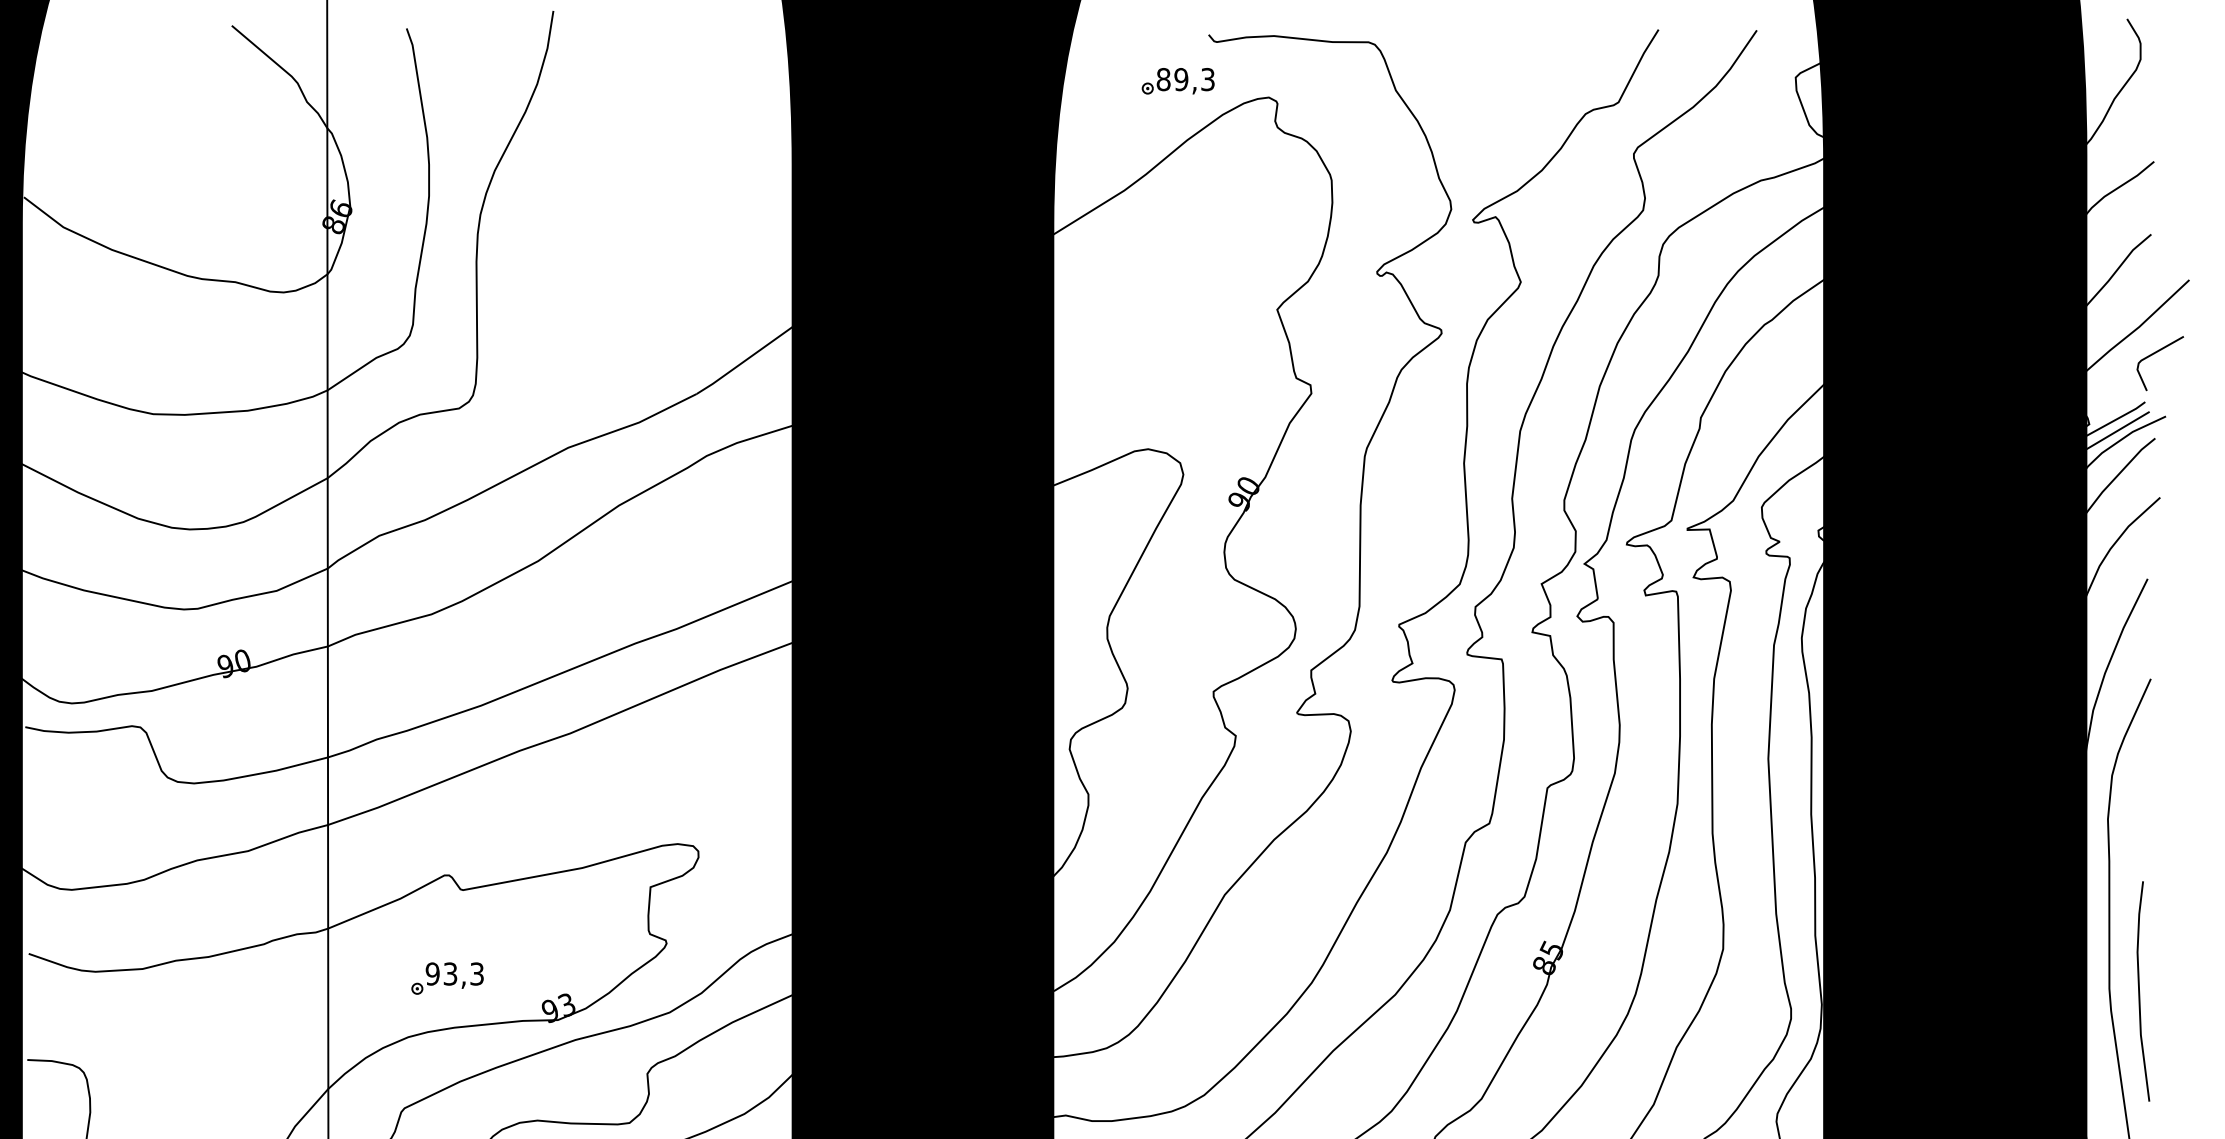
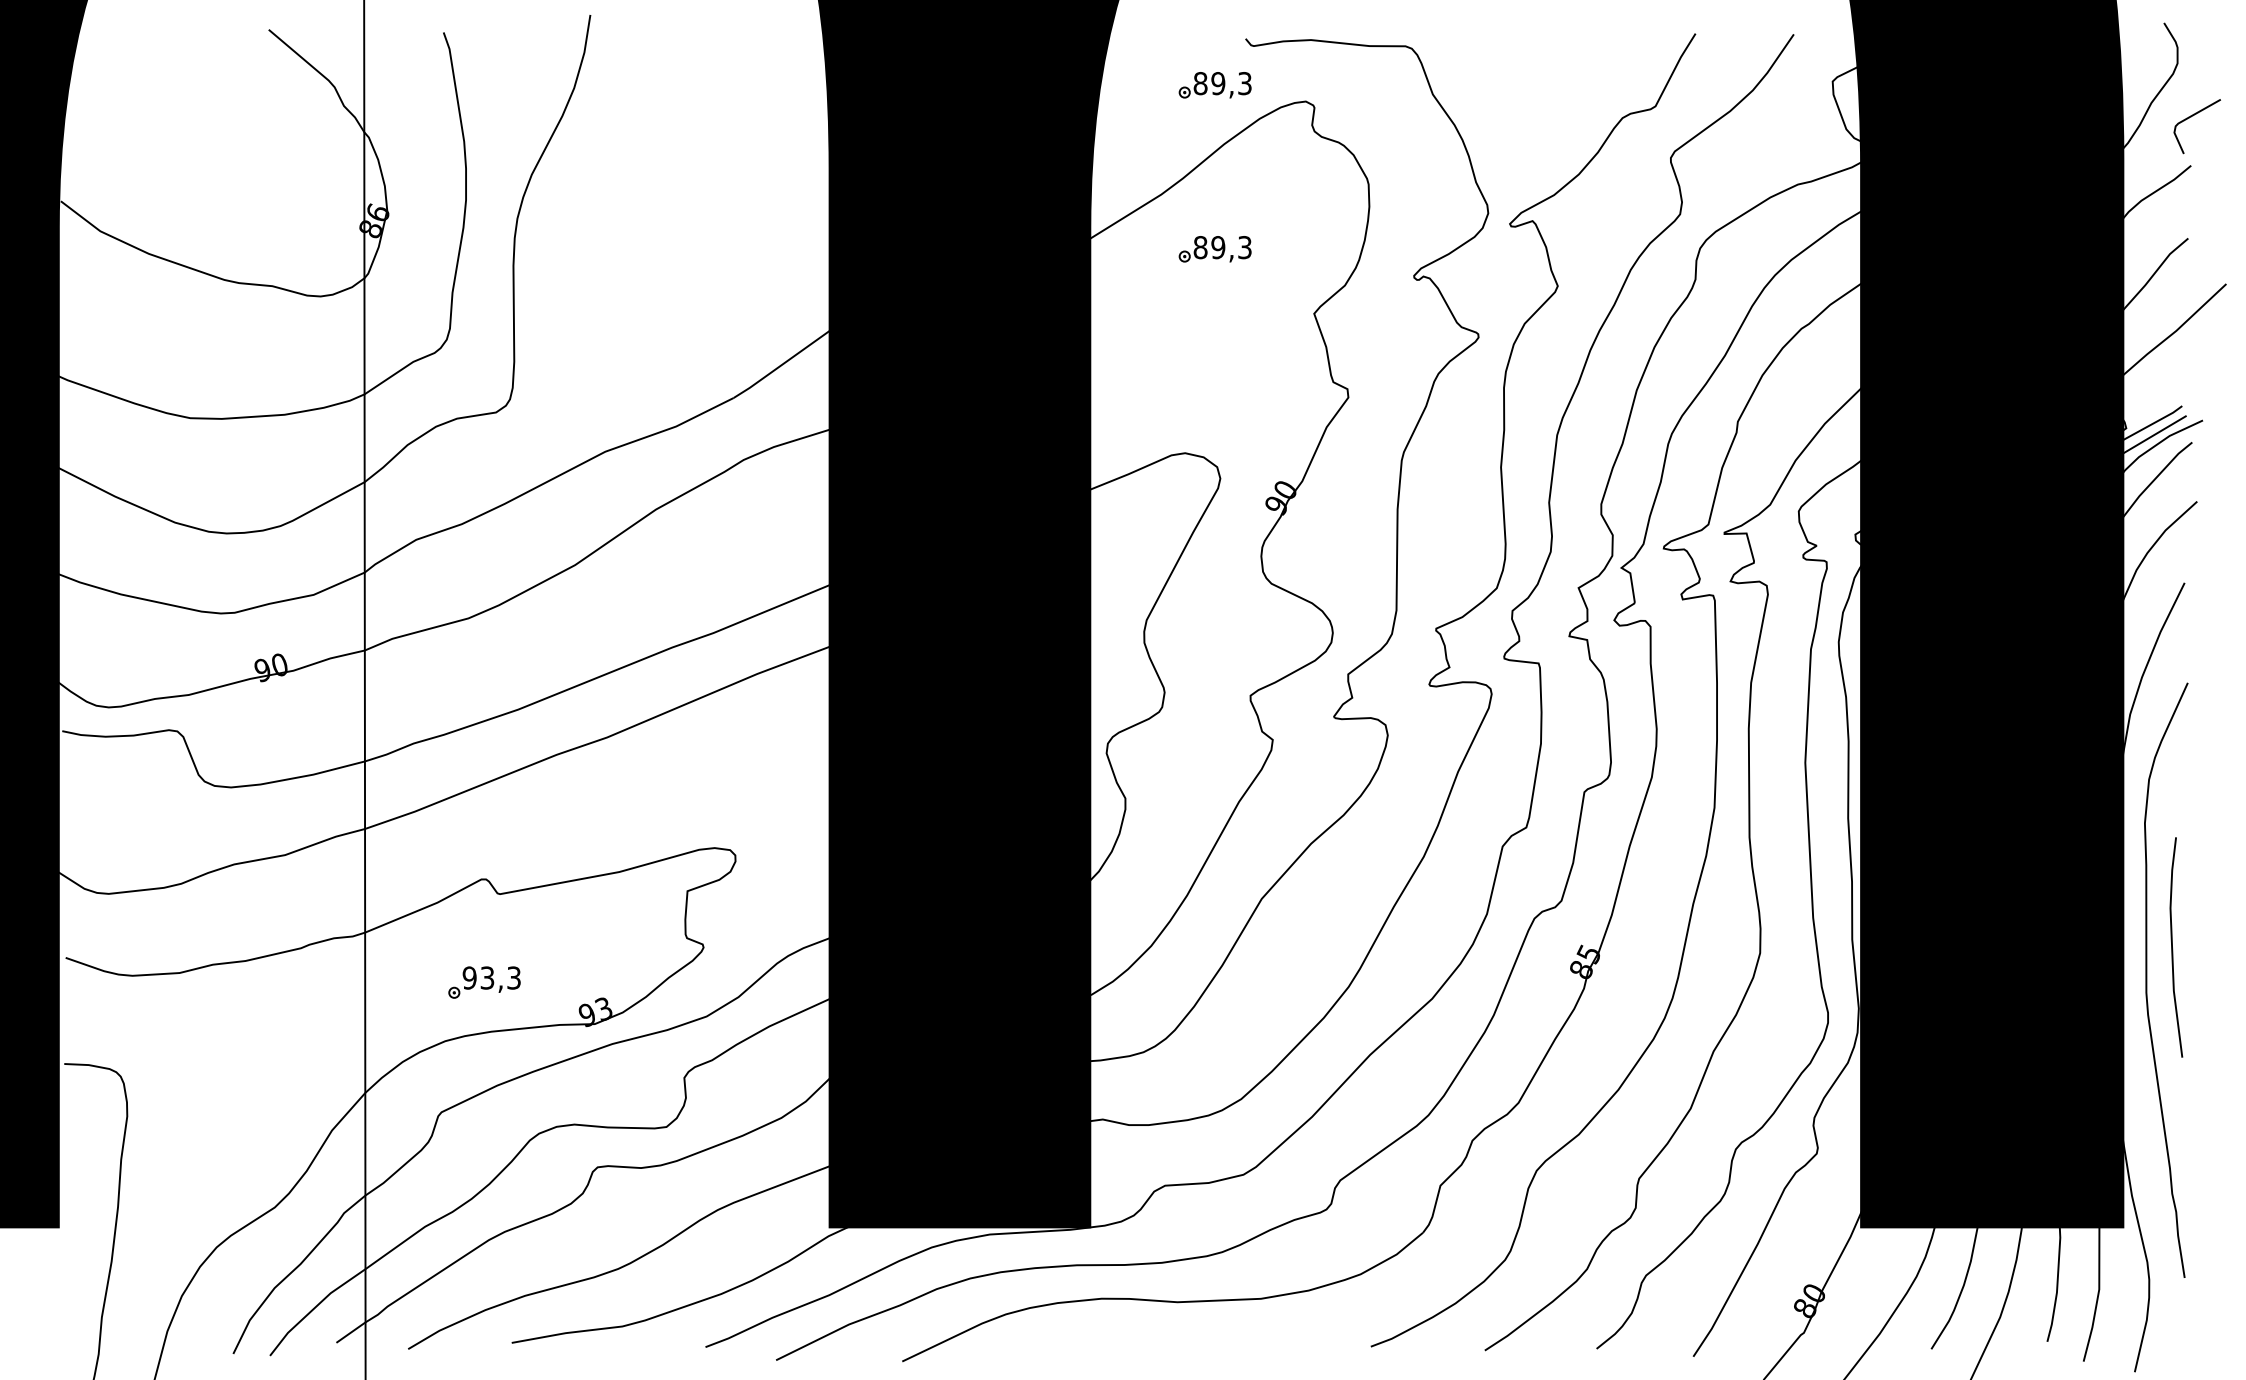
part: (1177, 245) -> (1214, 249), added
line: (2154, 354) -> (2191, 117), moved
line: (2140, 993) -> (2173, 949), moved

